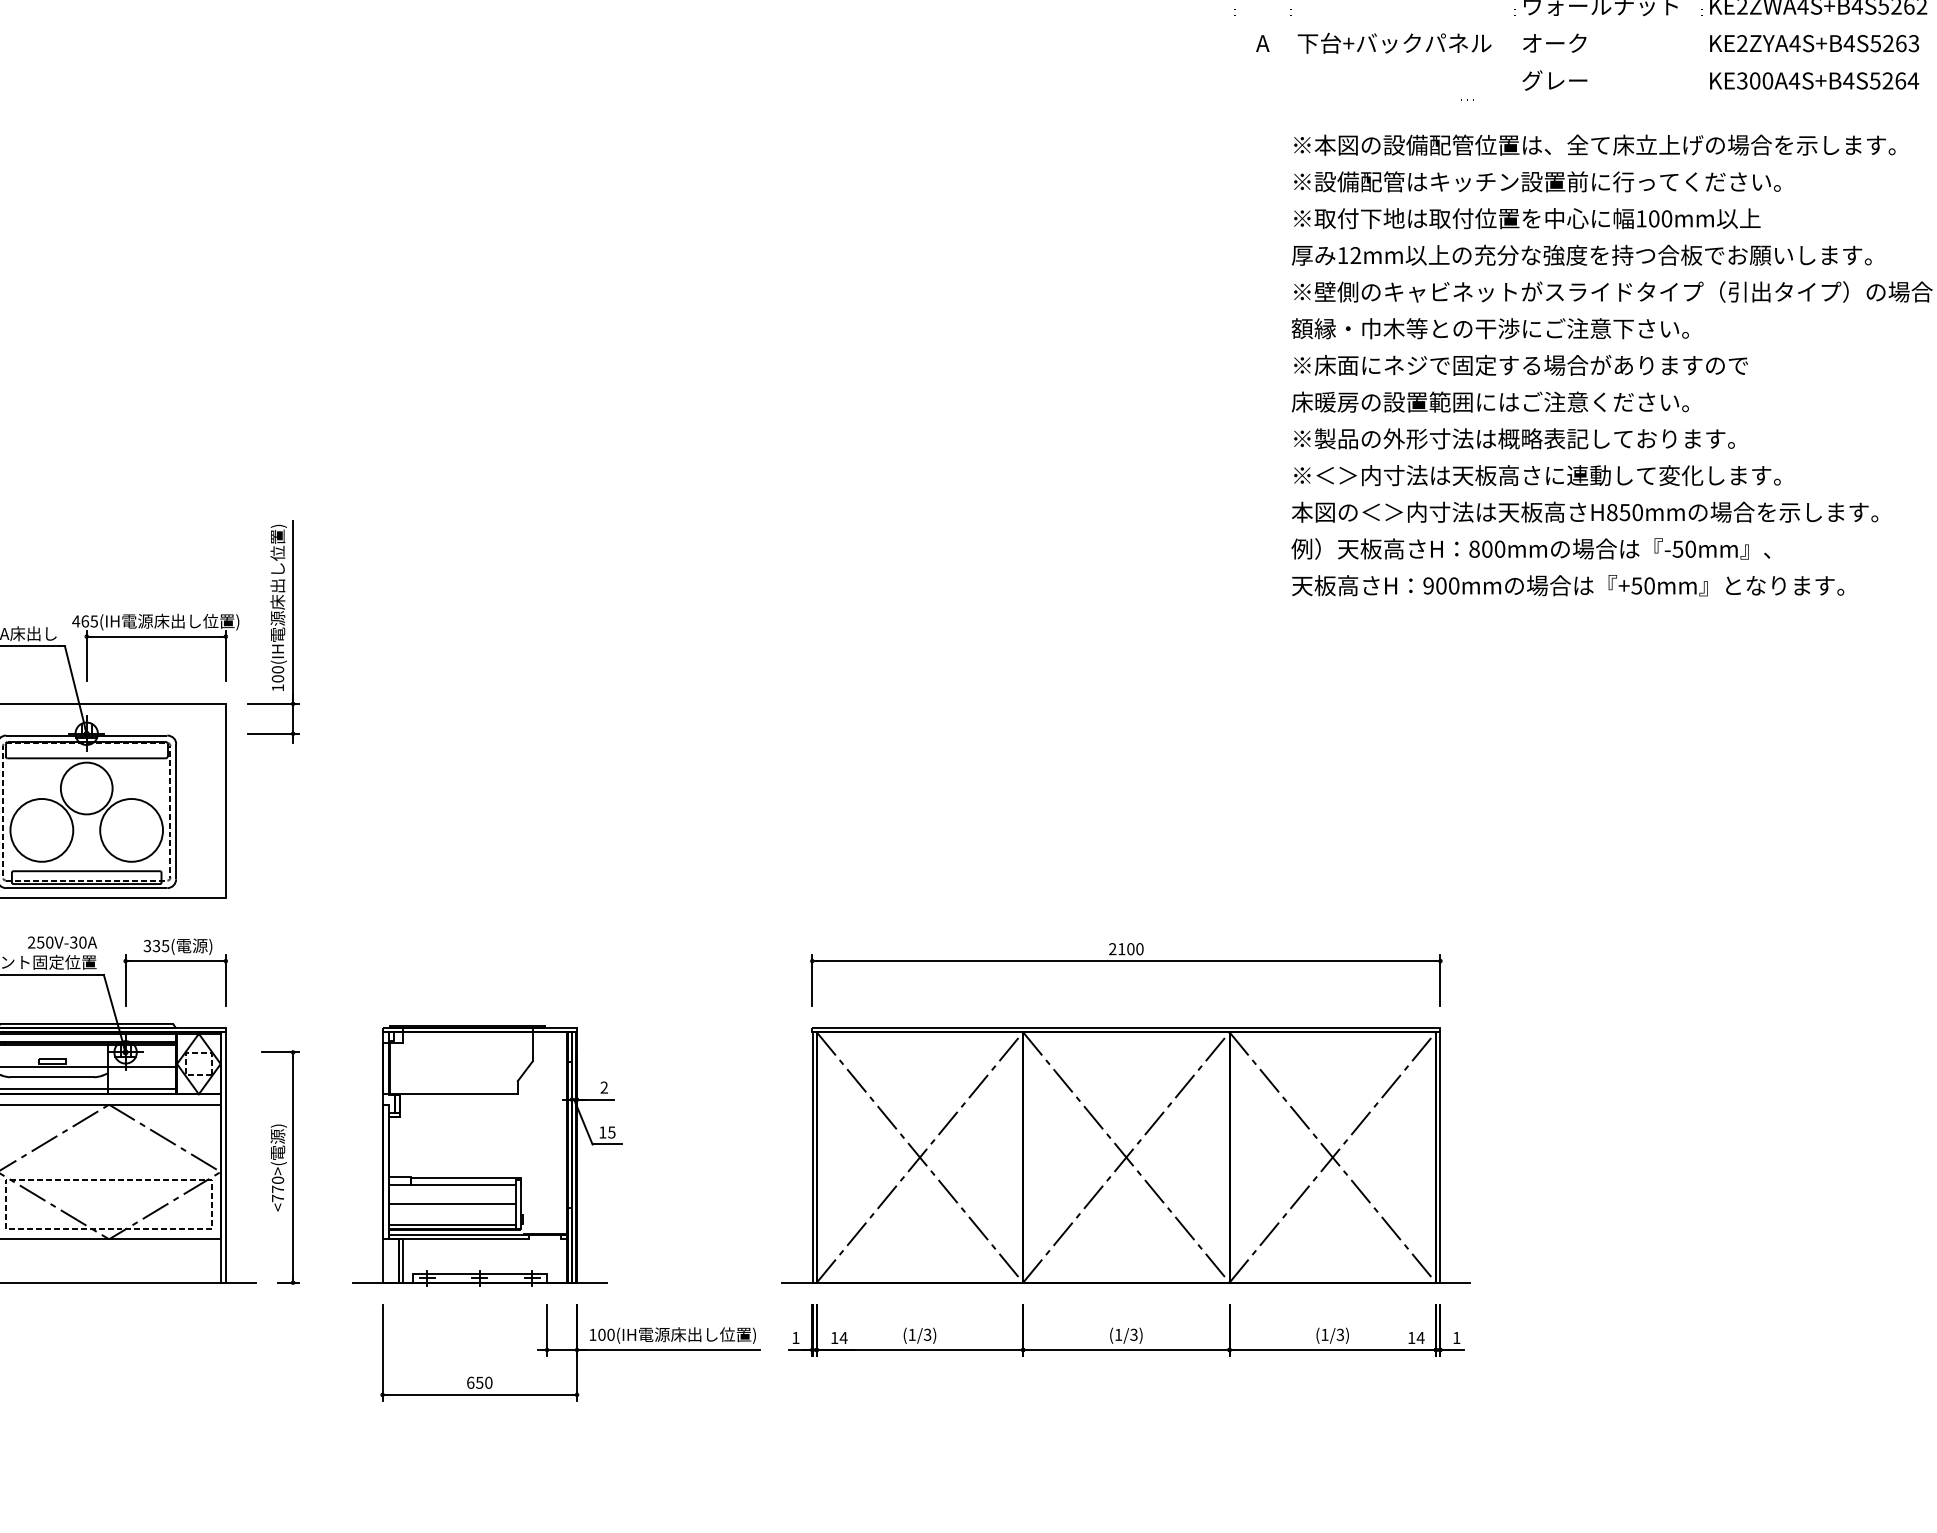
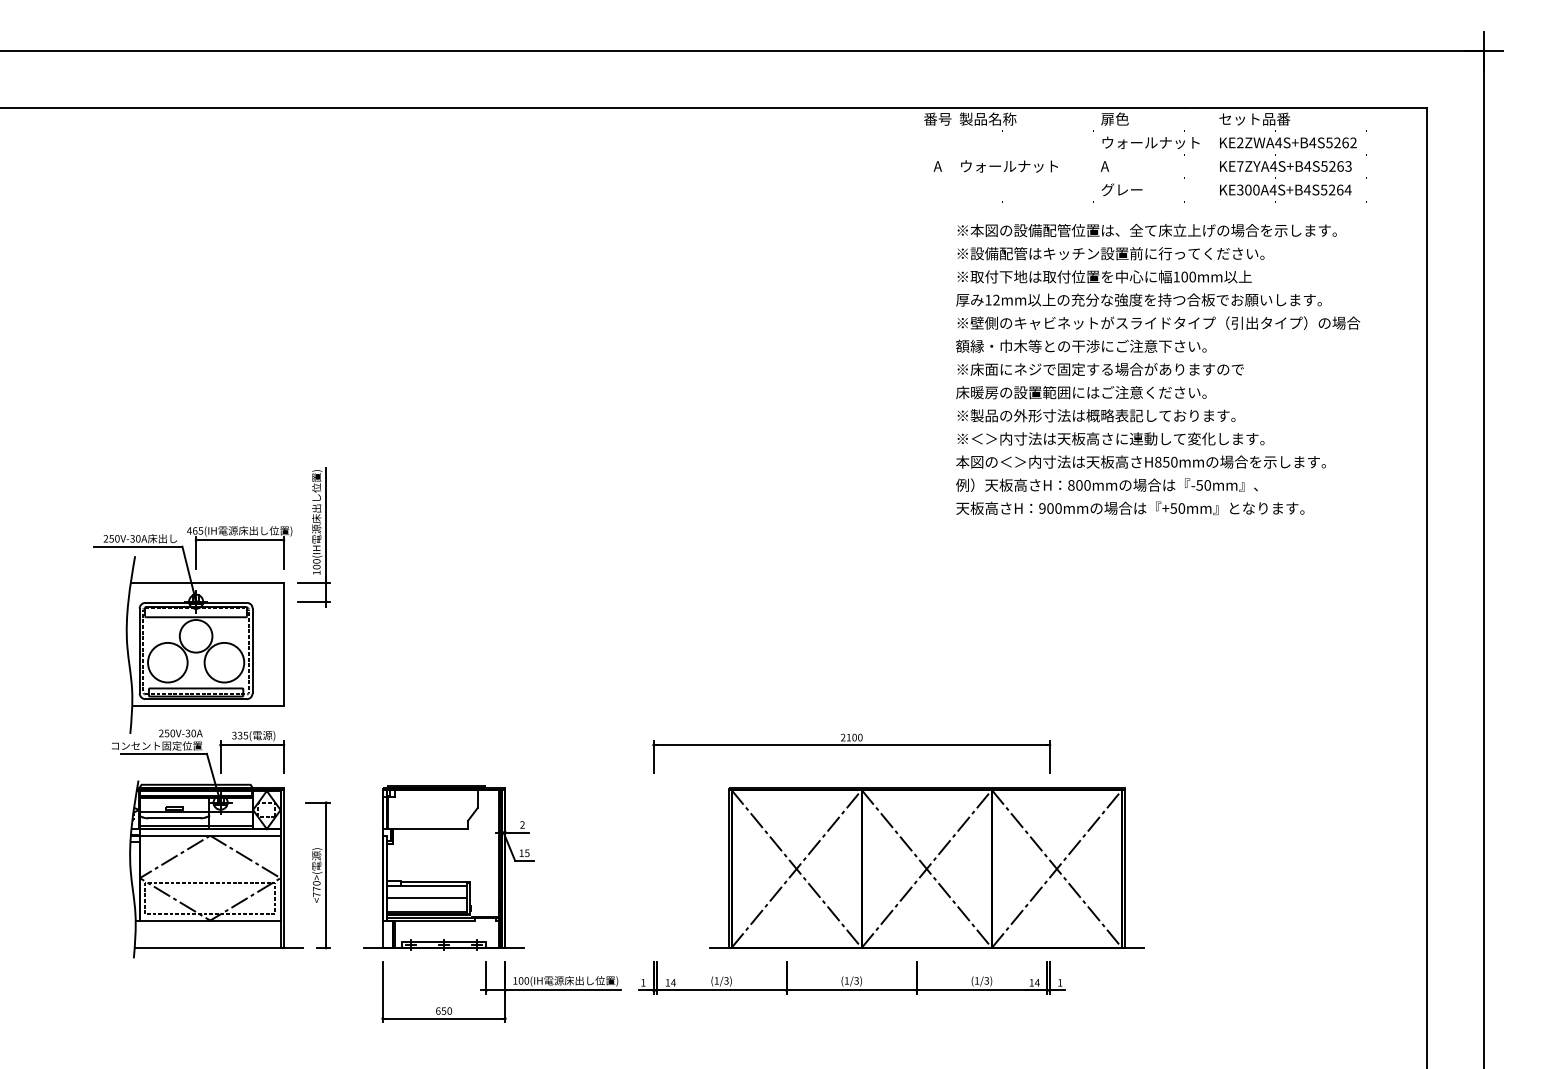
text: (1393, 42) -> (1020, 165), 下台+バックパネル -> ウォールナット
text: (1552, 43) -> (1120, 166), オーク -> A
text: (1742, 43) -> (1240, 166), KE2ZYA4S+B4S5263 -> KE7ZYA4S+B4S5263
part: (1125, 1155) -> (926, 867), moved

